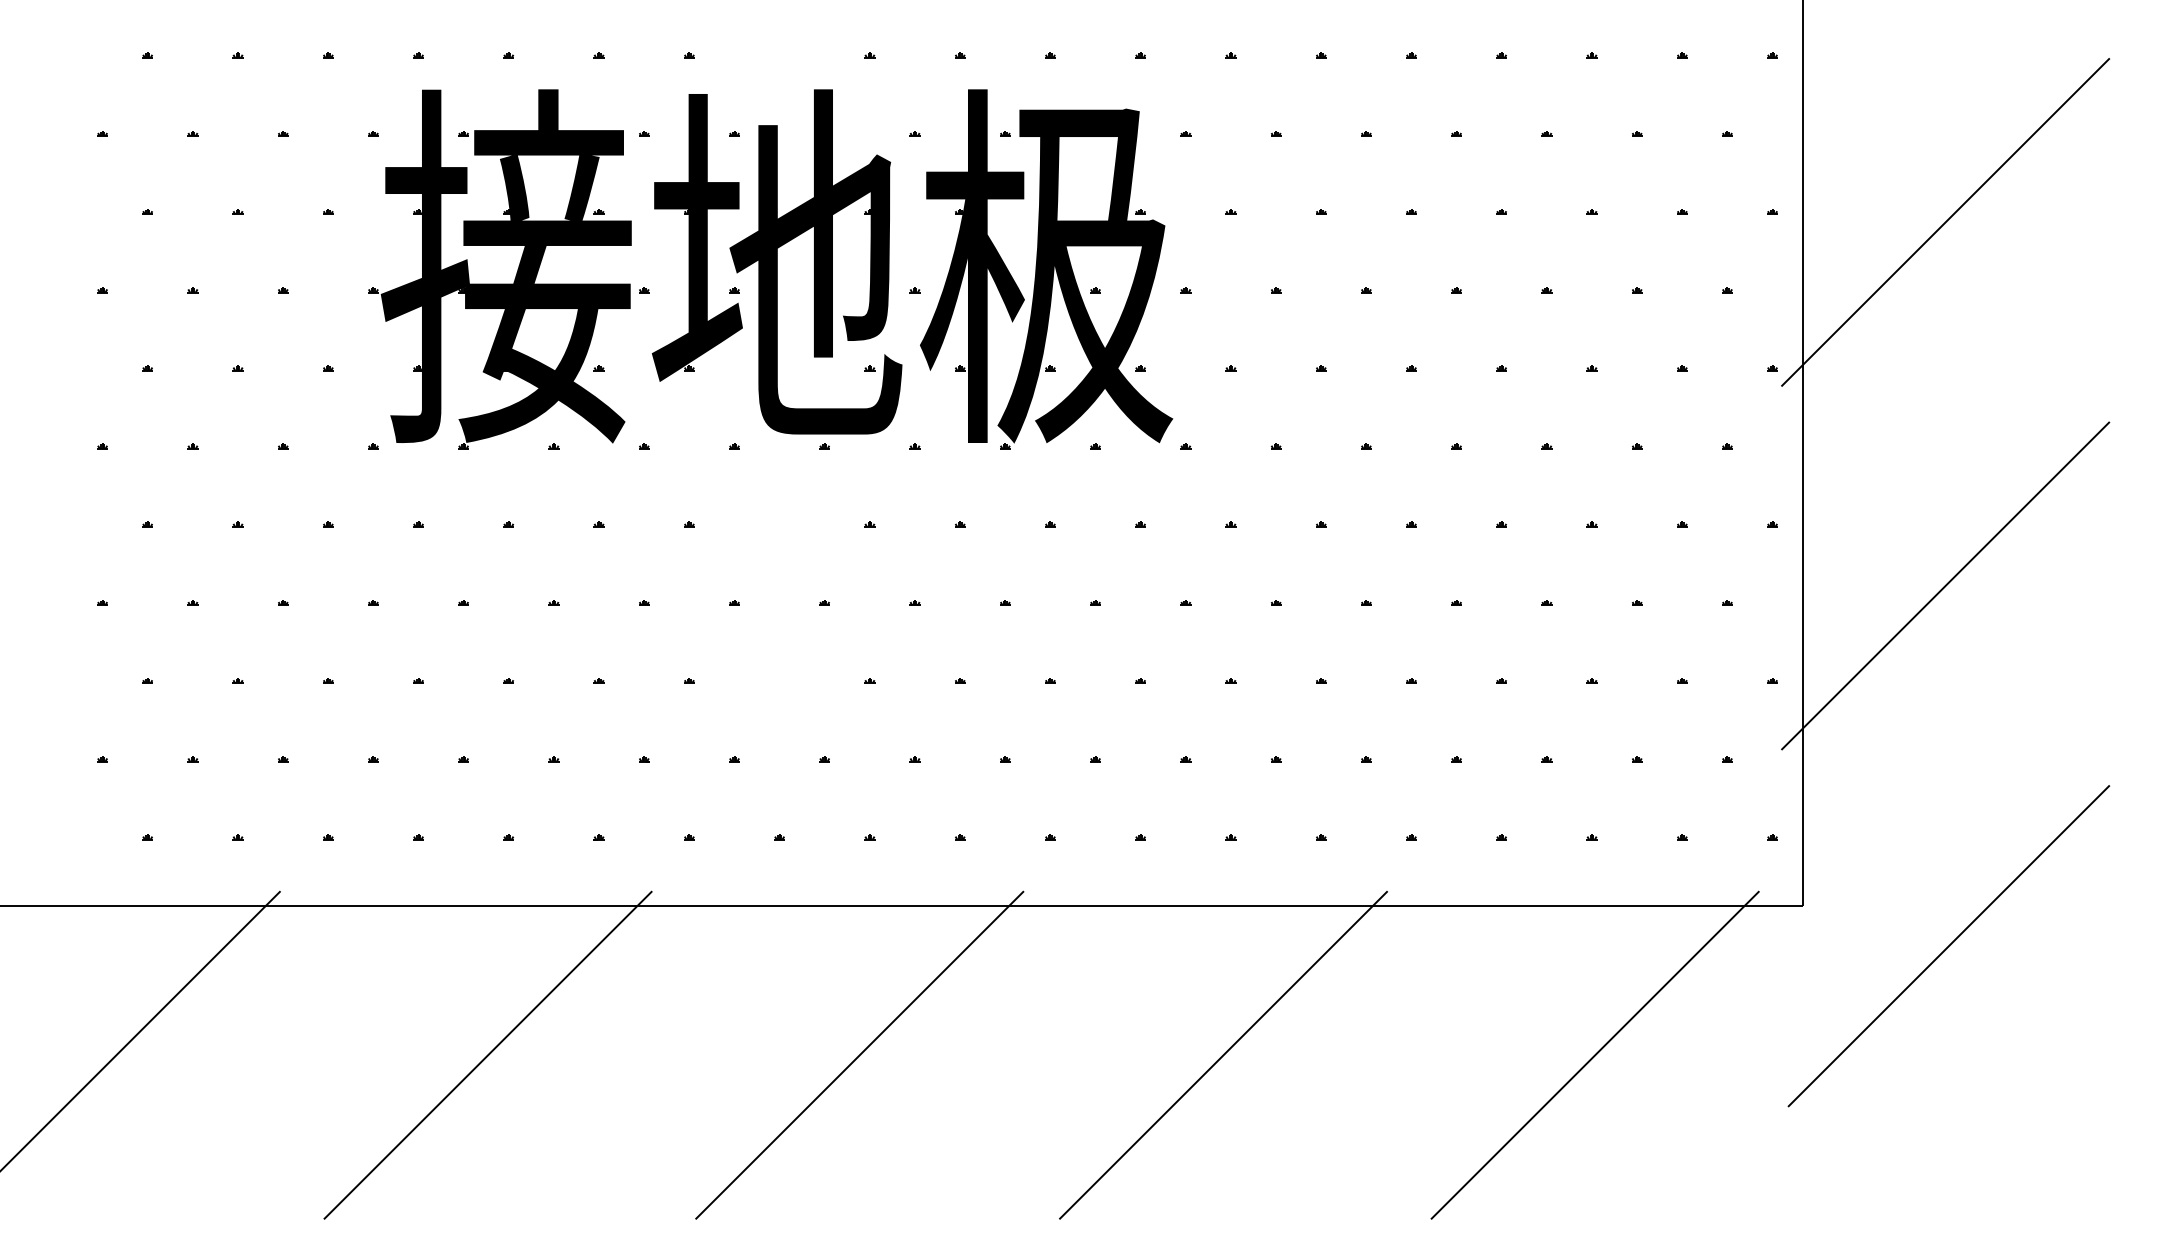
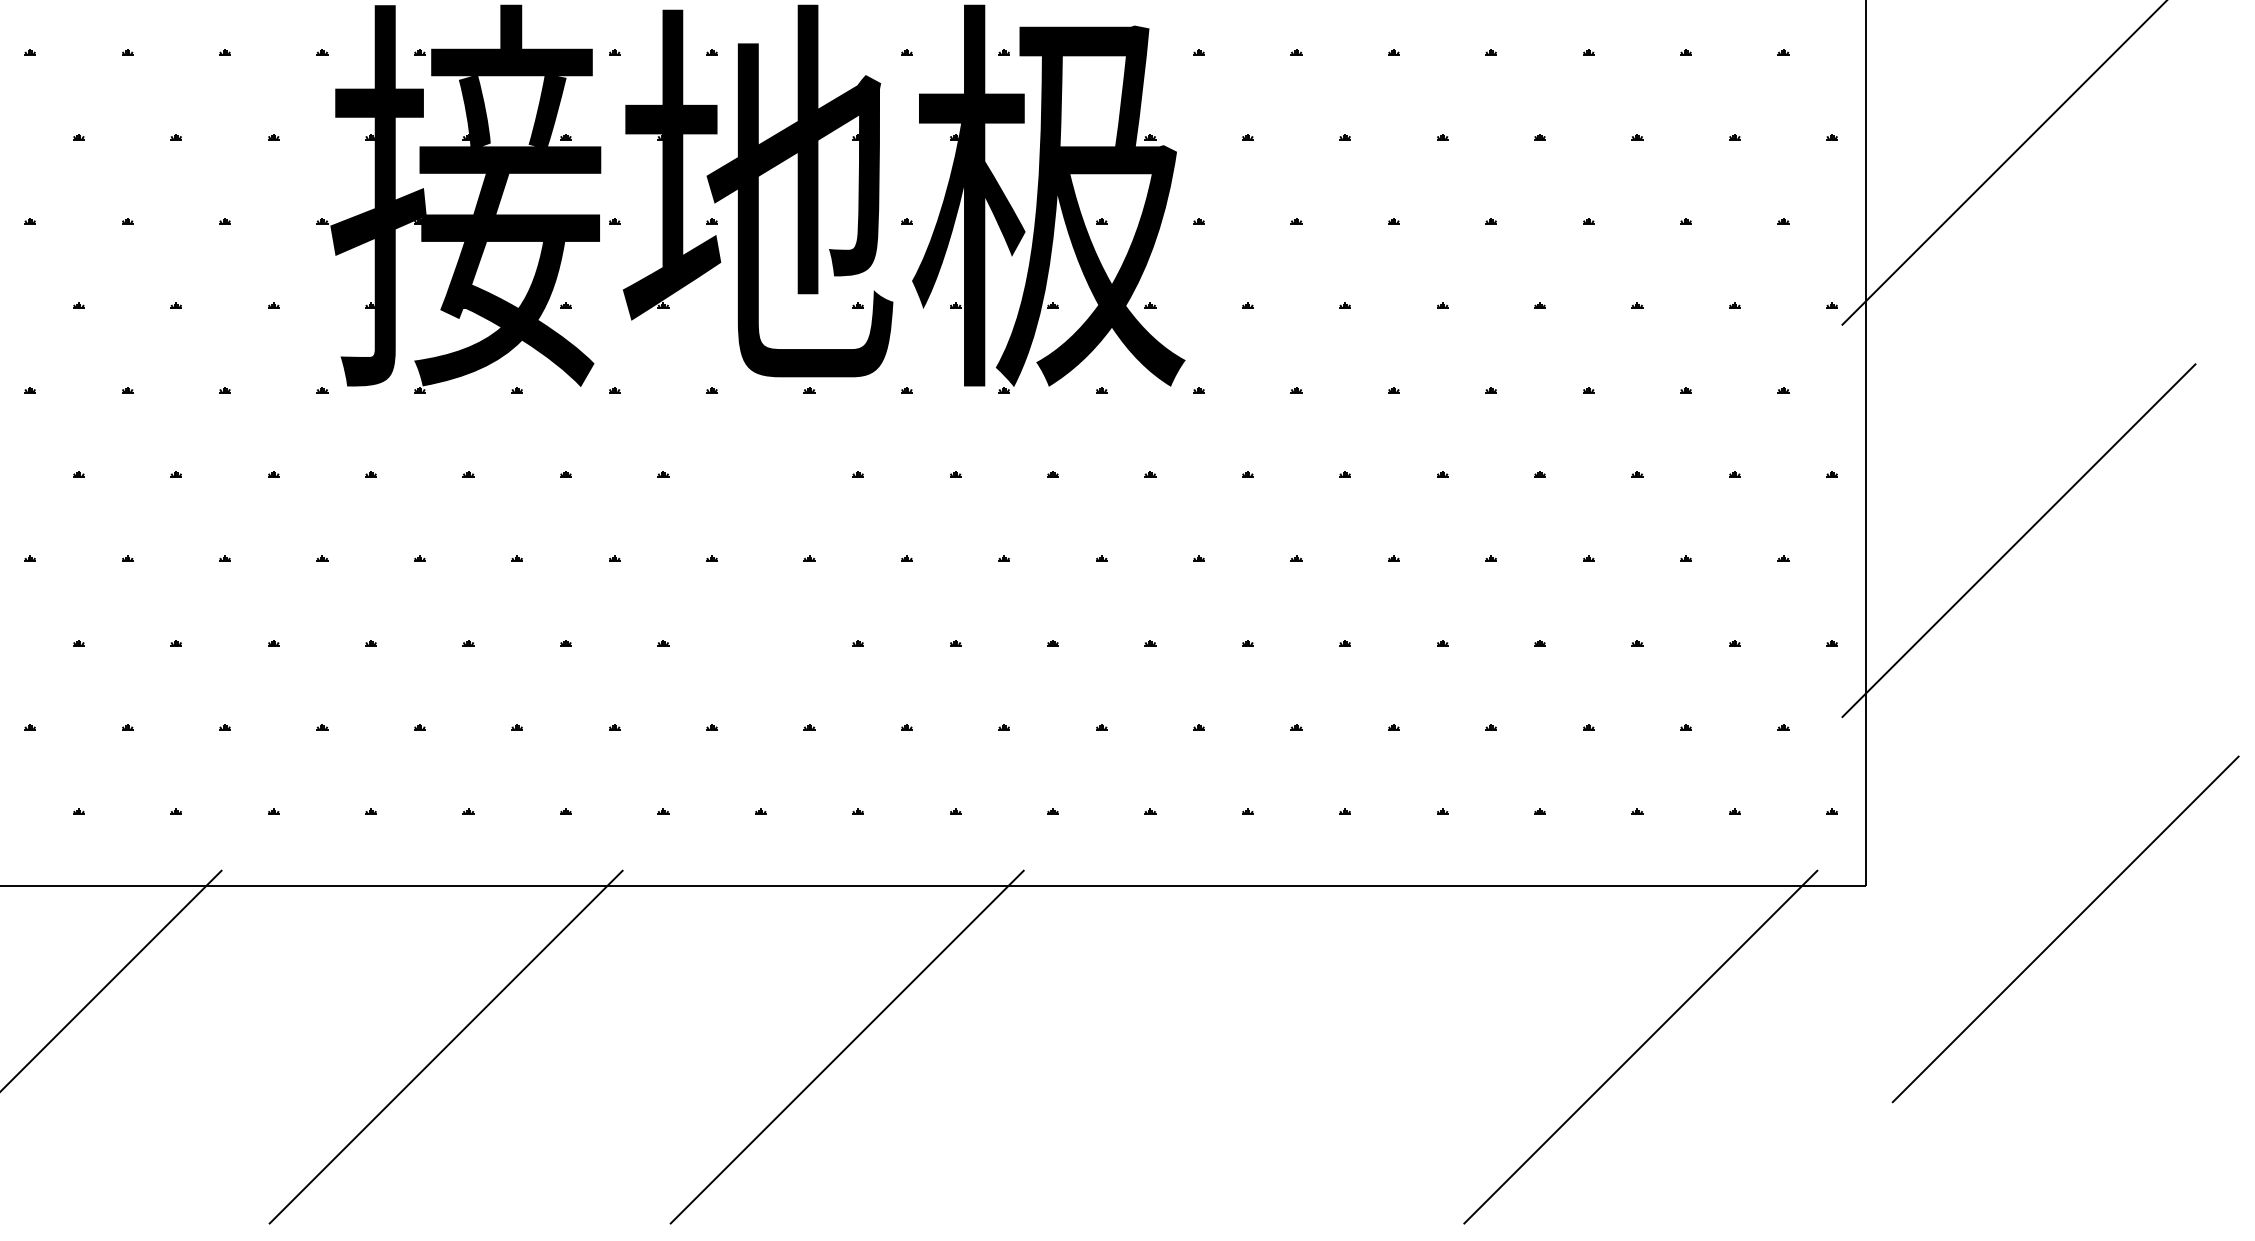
line: (1948, 946) -> (2065, 929), moved
line: (1223, 1055) -> (1239, 1047), removed

